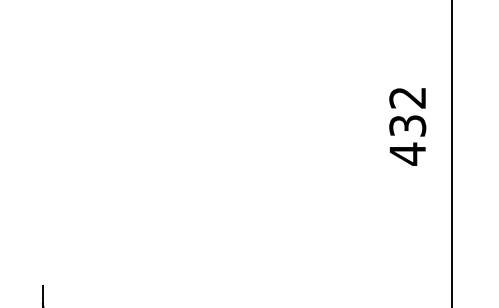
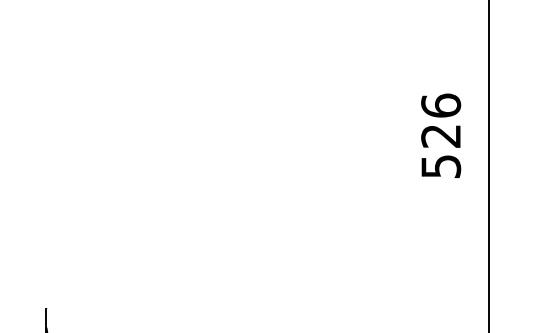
text: (407, 125) -> (440, 135), 432 -> 526

